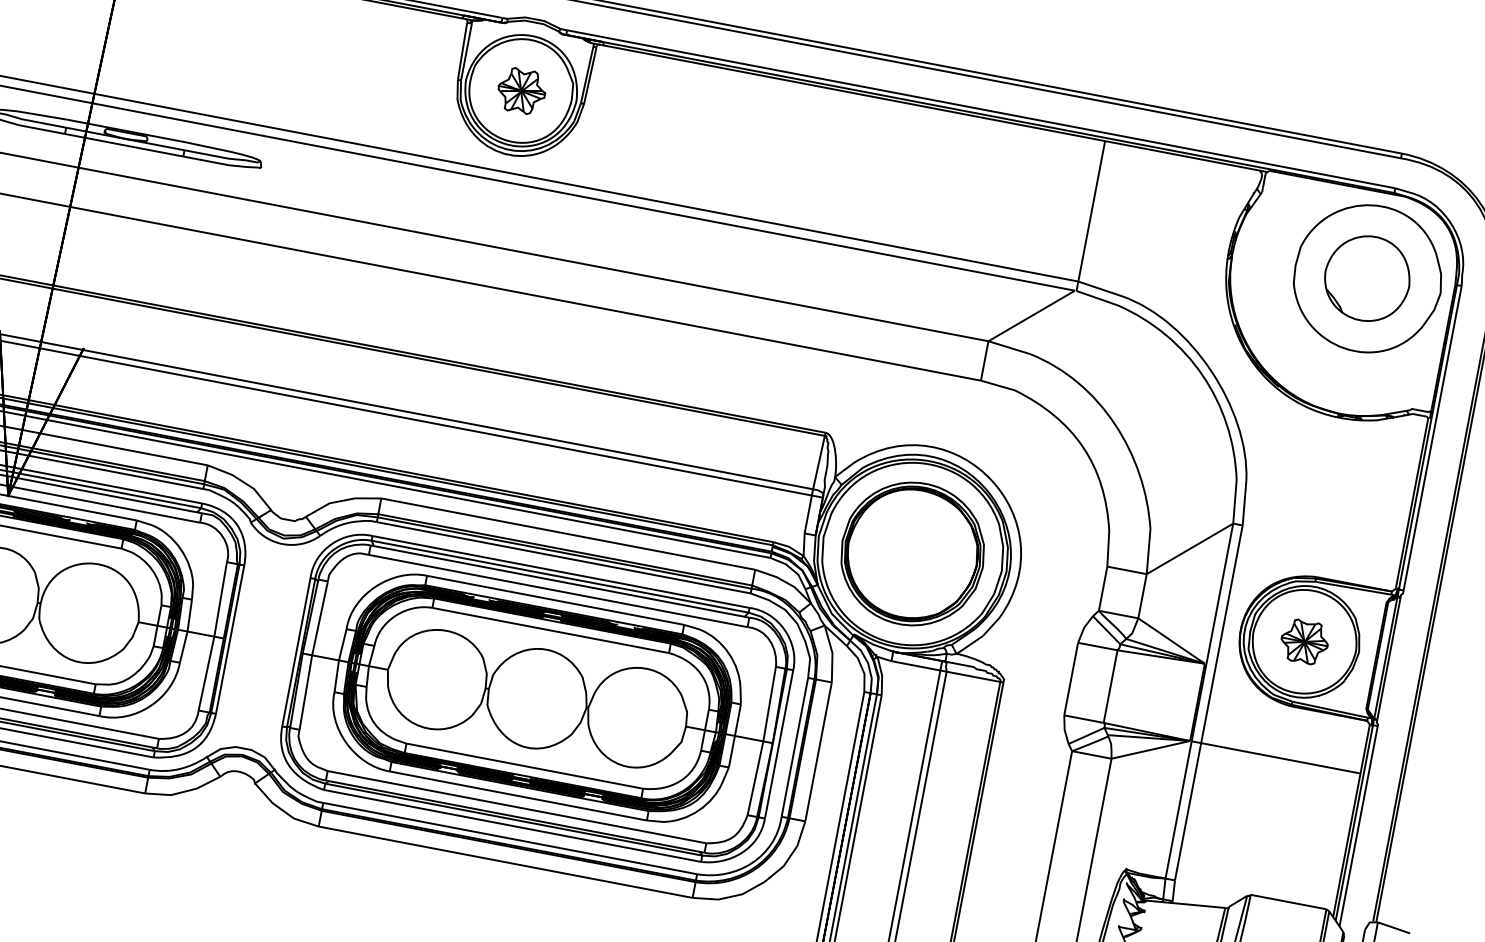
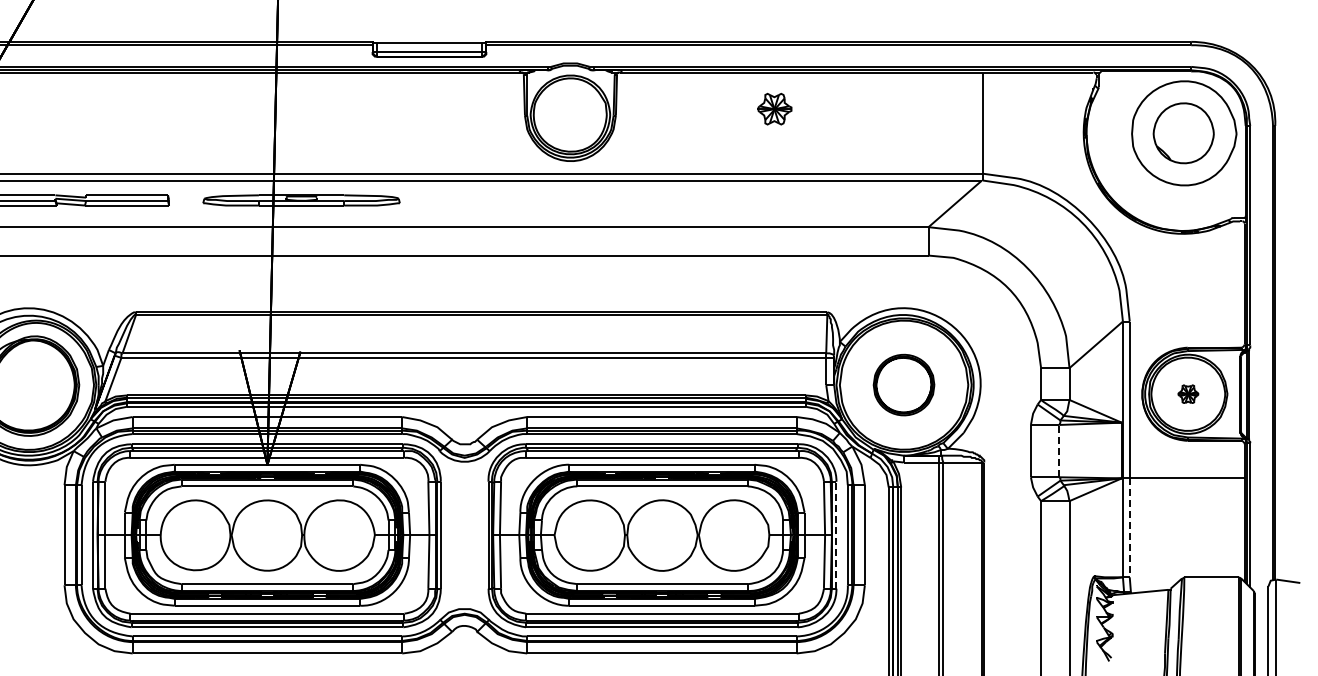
part: (521, 90) -> (774, 108), moved
part: (912, 552) -> (903, 384), size x0.6
part: (1305, 640) -> (1188, 393), size x0.6
line: (1111, 685) -> (1059, 450), solid -> dashed
line: (779, 743) -> (836, 534), solid -> dashed
line: (1187, 812) -> (1129, 528), solid -> dashed

